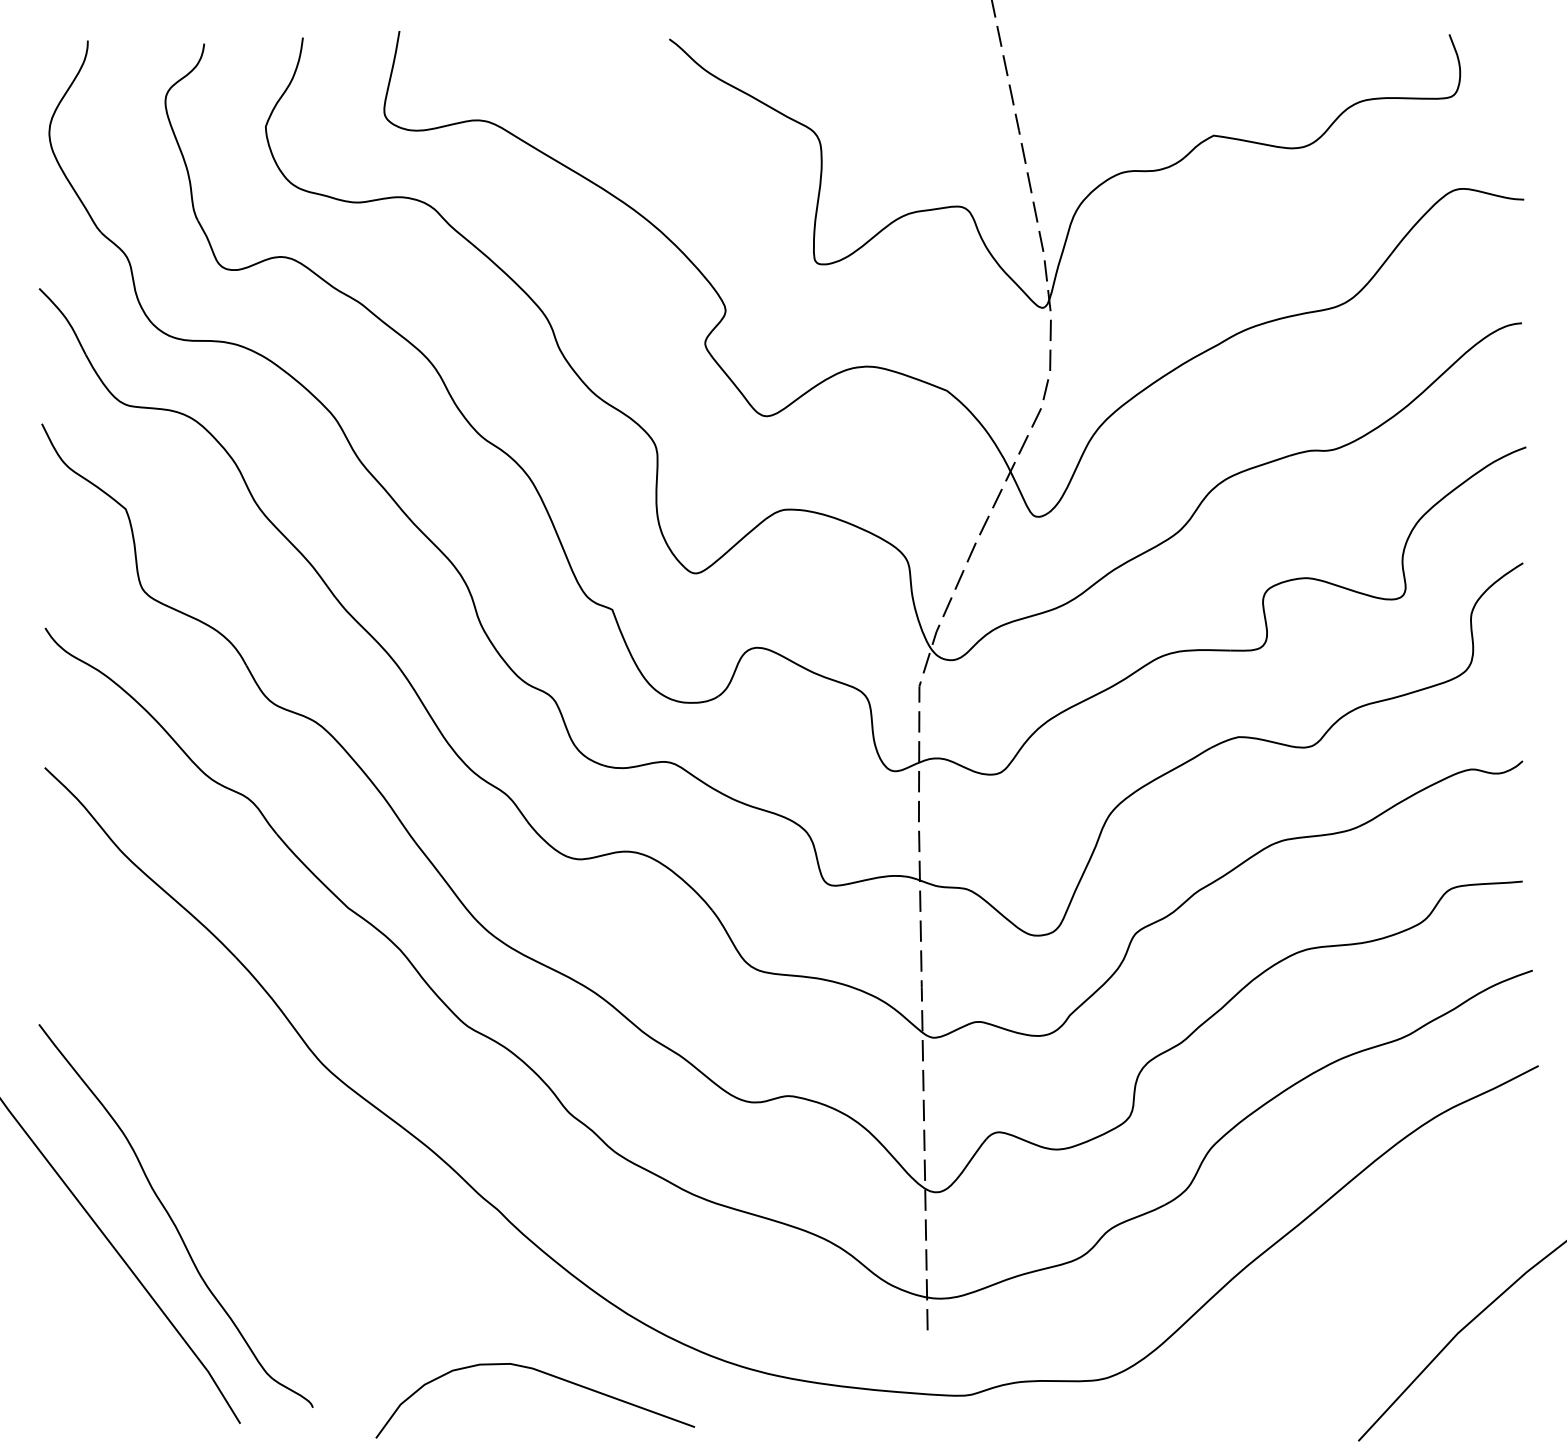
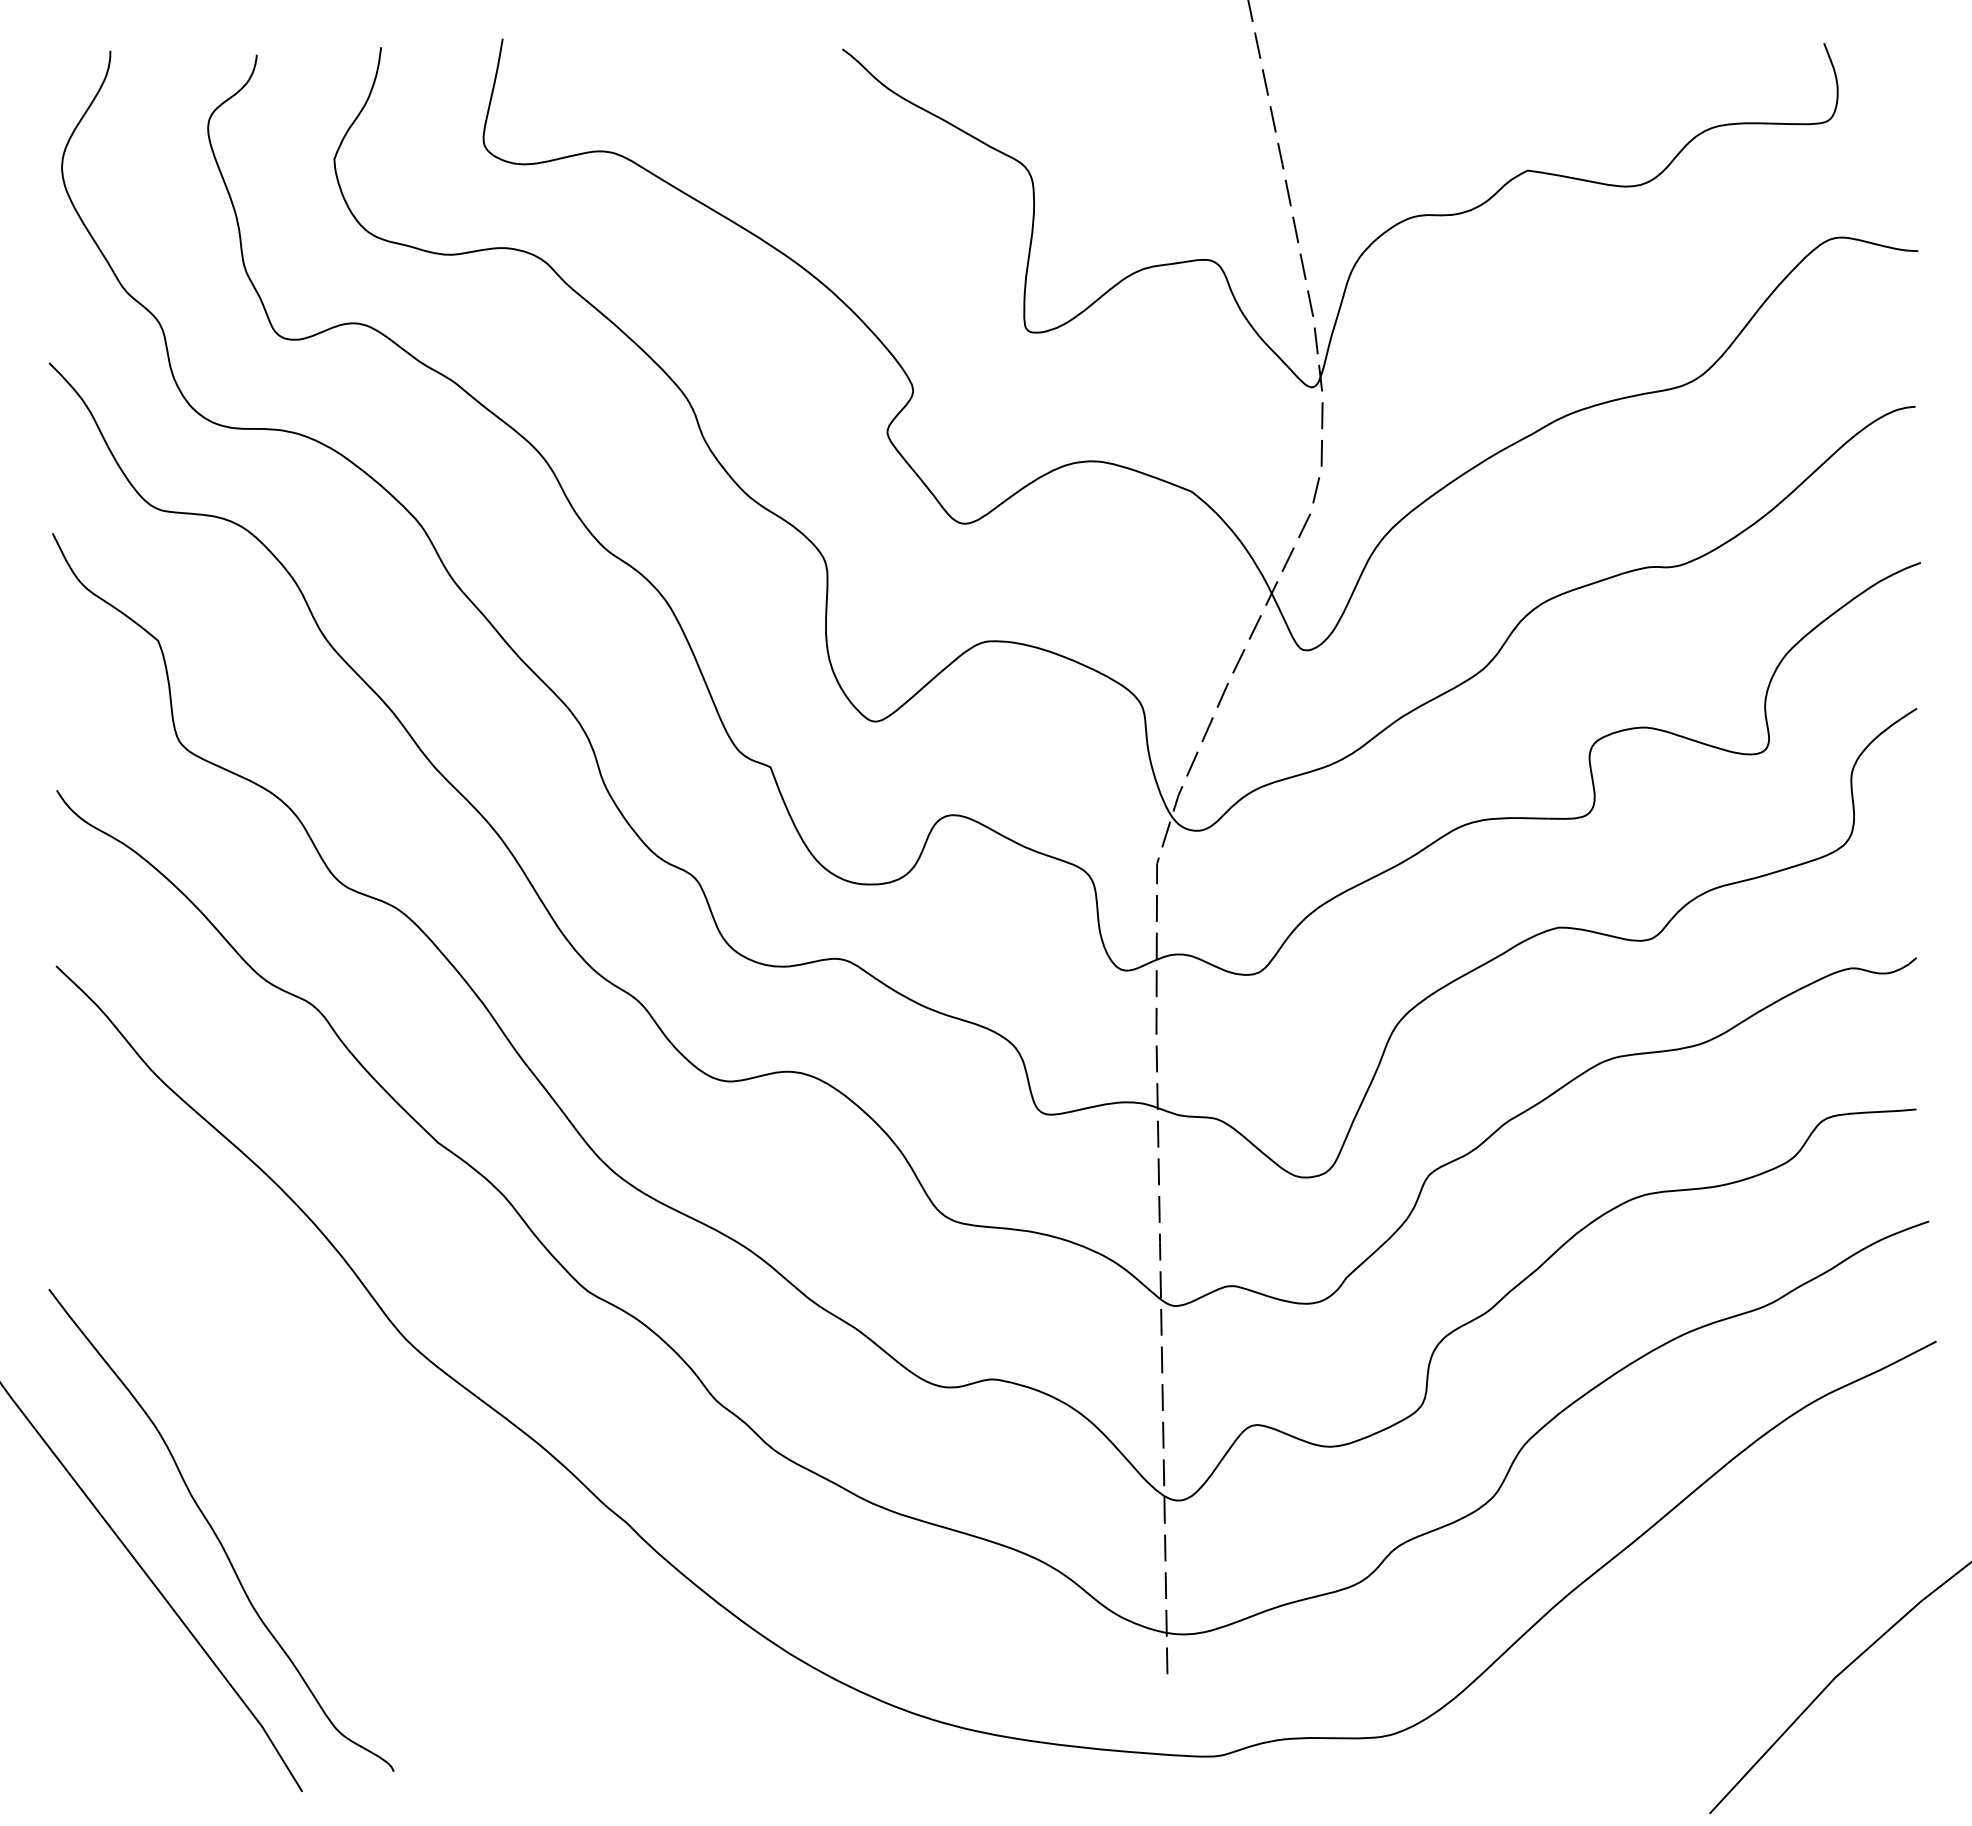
curve: (543, 1373) -> (683, 1728), removed

